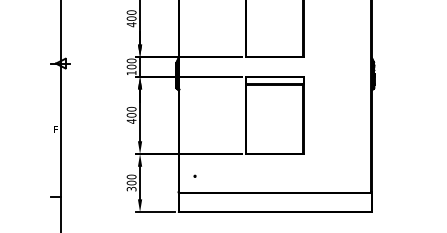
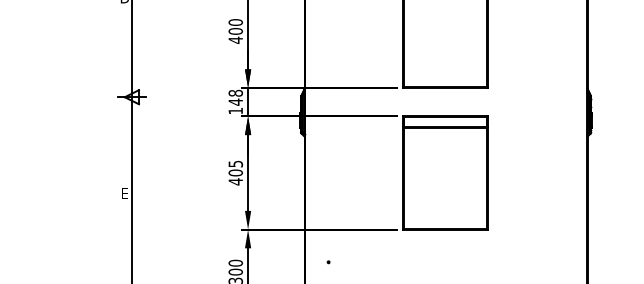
text: (131, 63) -> (235, 97), 100 -> 148
text: (131, 108) -> (235, 162), 400 -> 405

